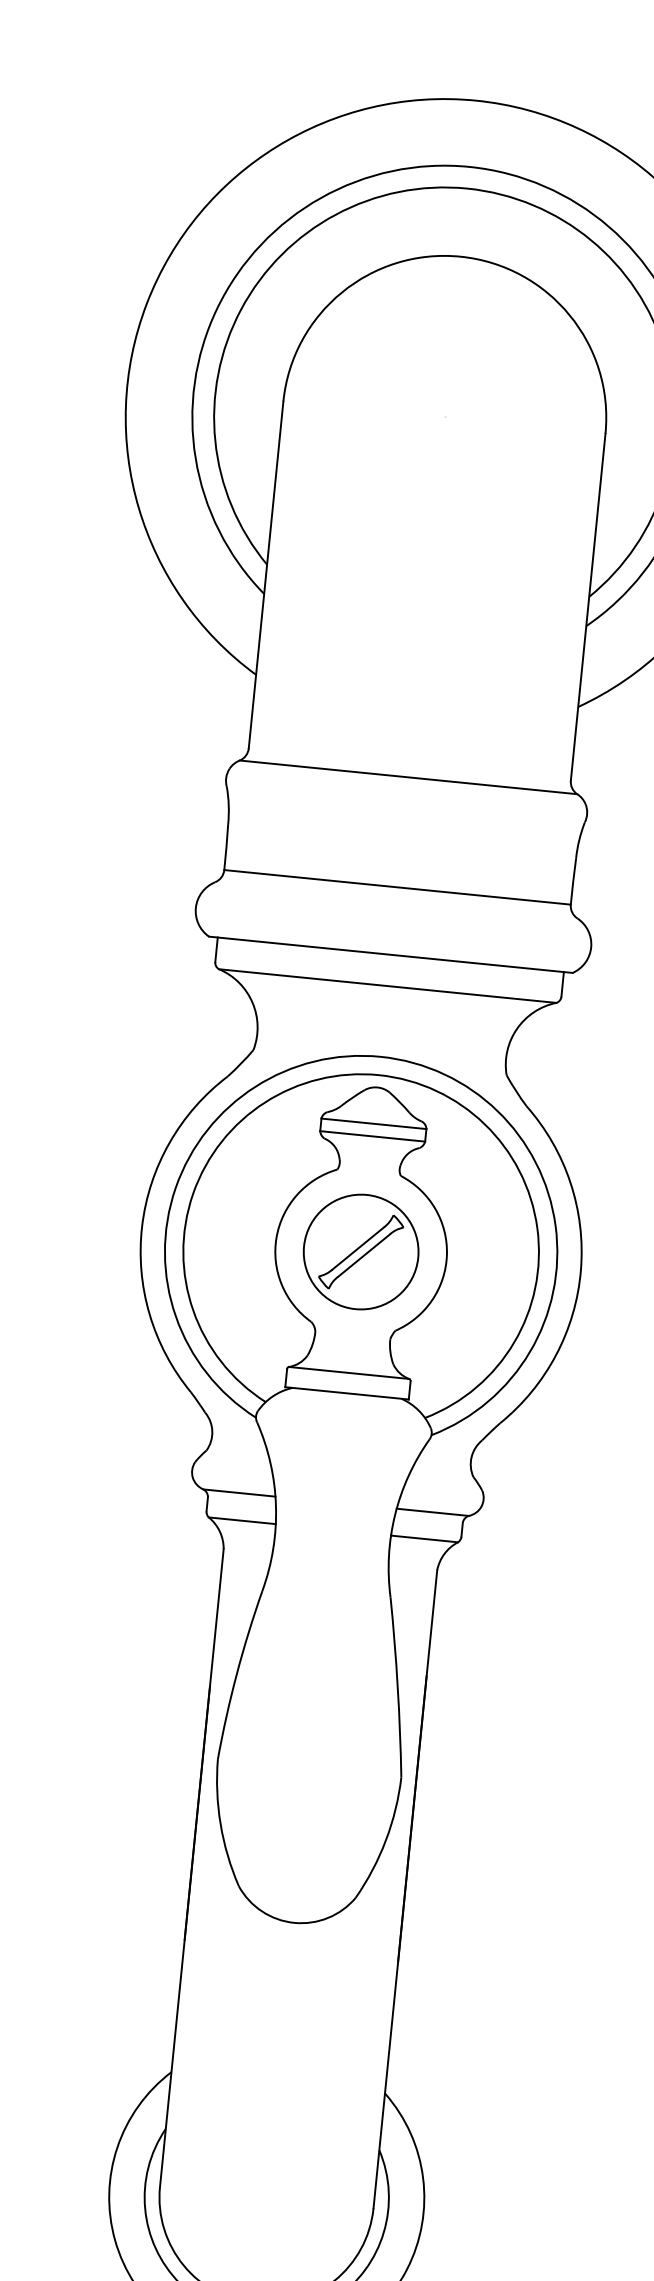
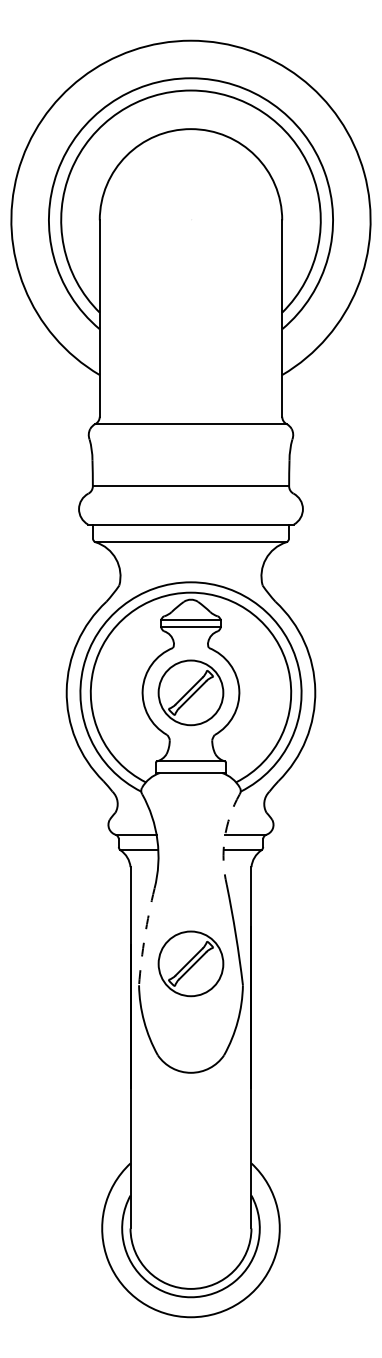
arc: (394, 1515) -> (224, 838), solid -> dashed
arc: (236, 1673) -> (144, 936), solid -> dashed
part: (312, 1729) -> (190, 963), added

